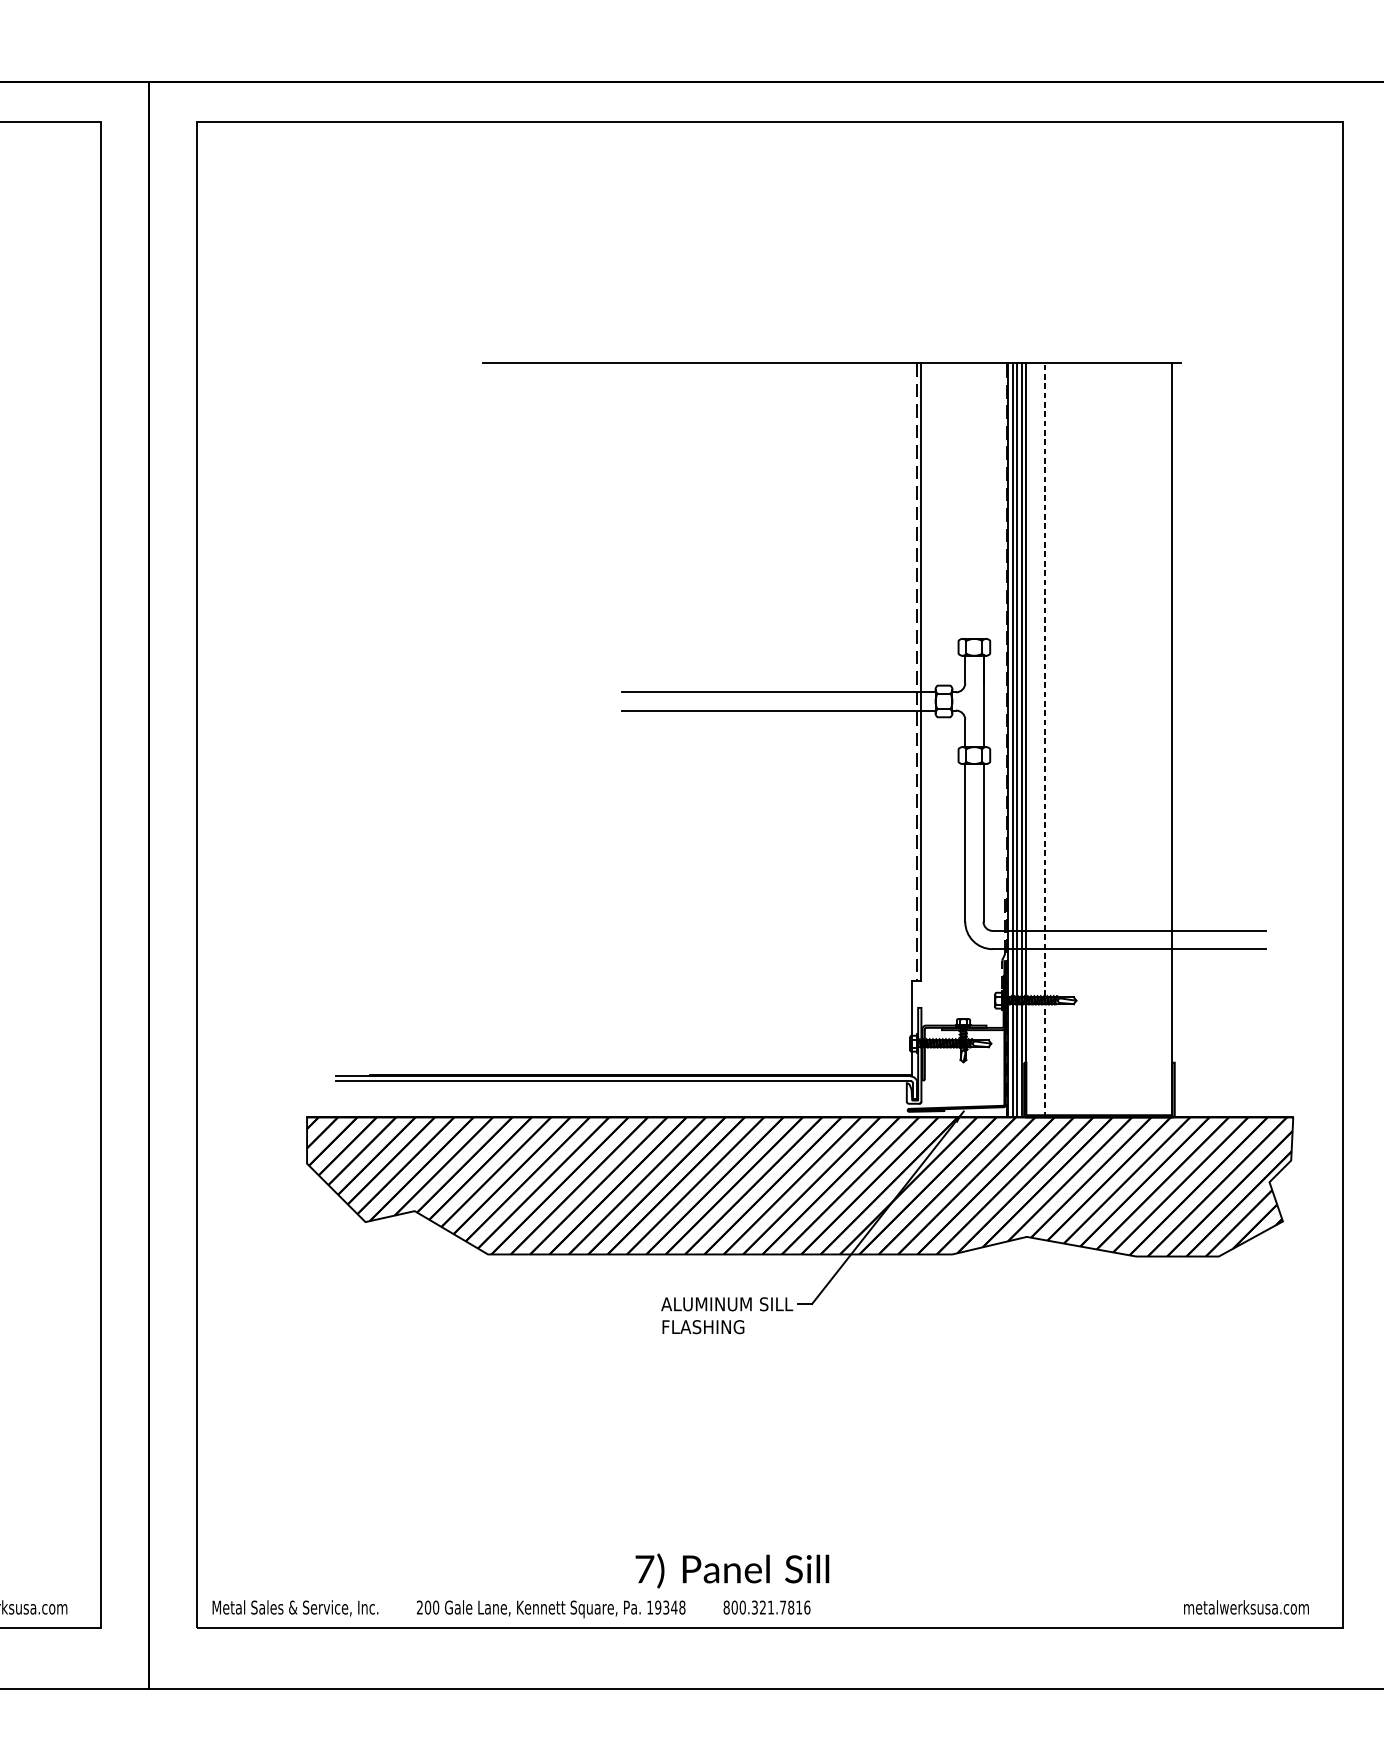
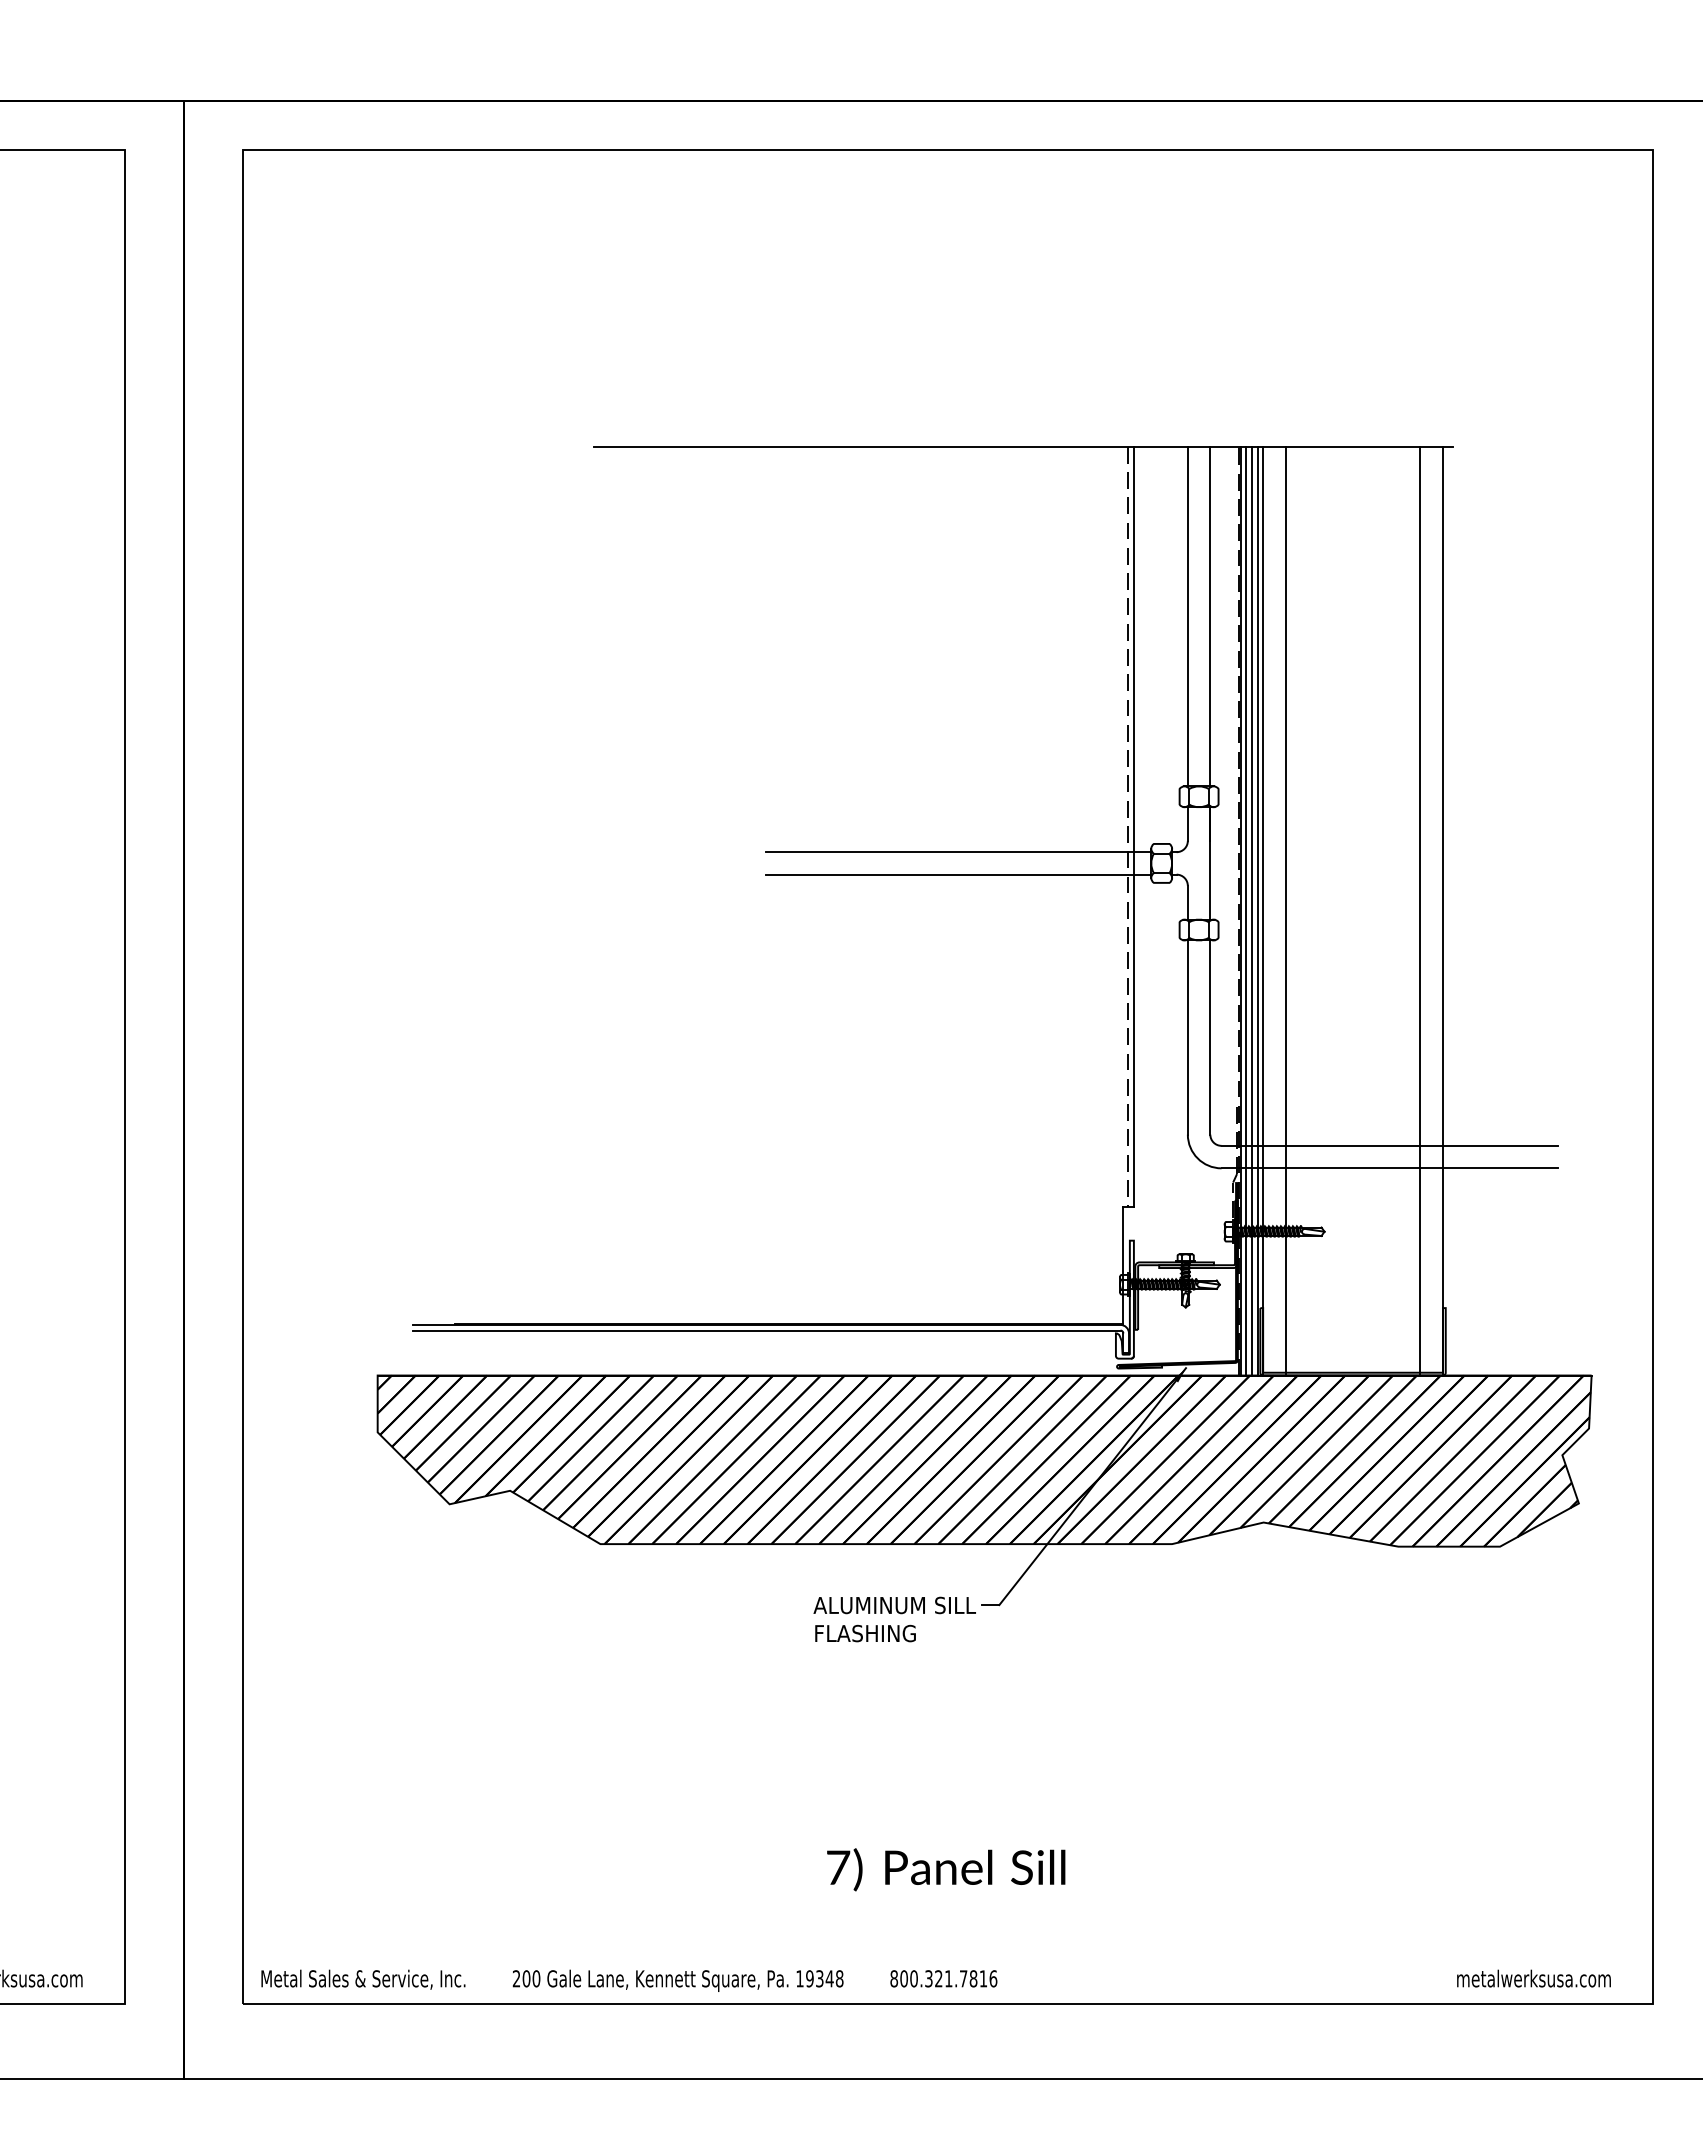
line: (964, 500) -> (1187, 616), added
line: (983, 500) -> (1210, 616), added
line: (1044, 739) -> (1285, 910), dashed -> solid
line: (1154, 739) -> (1420, 910), added
text: (732, 1570) -> (946, 1869), moved

